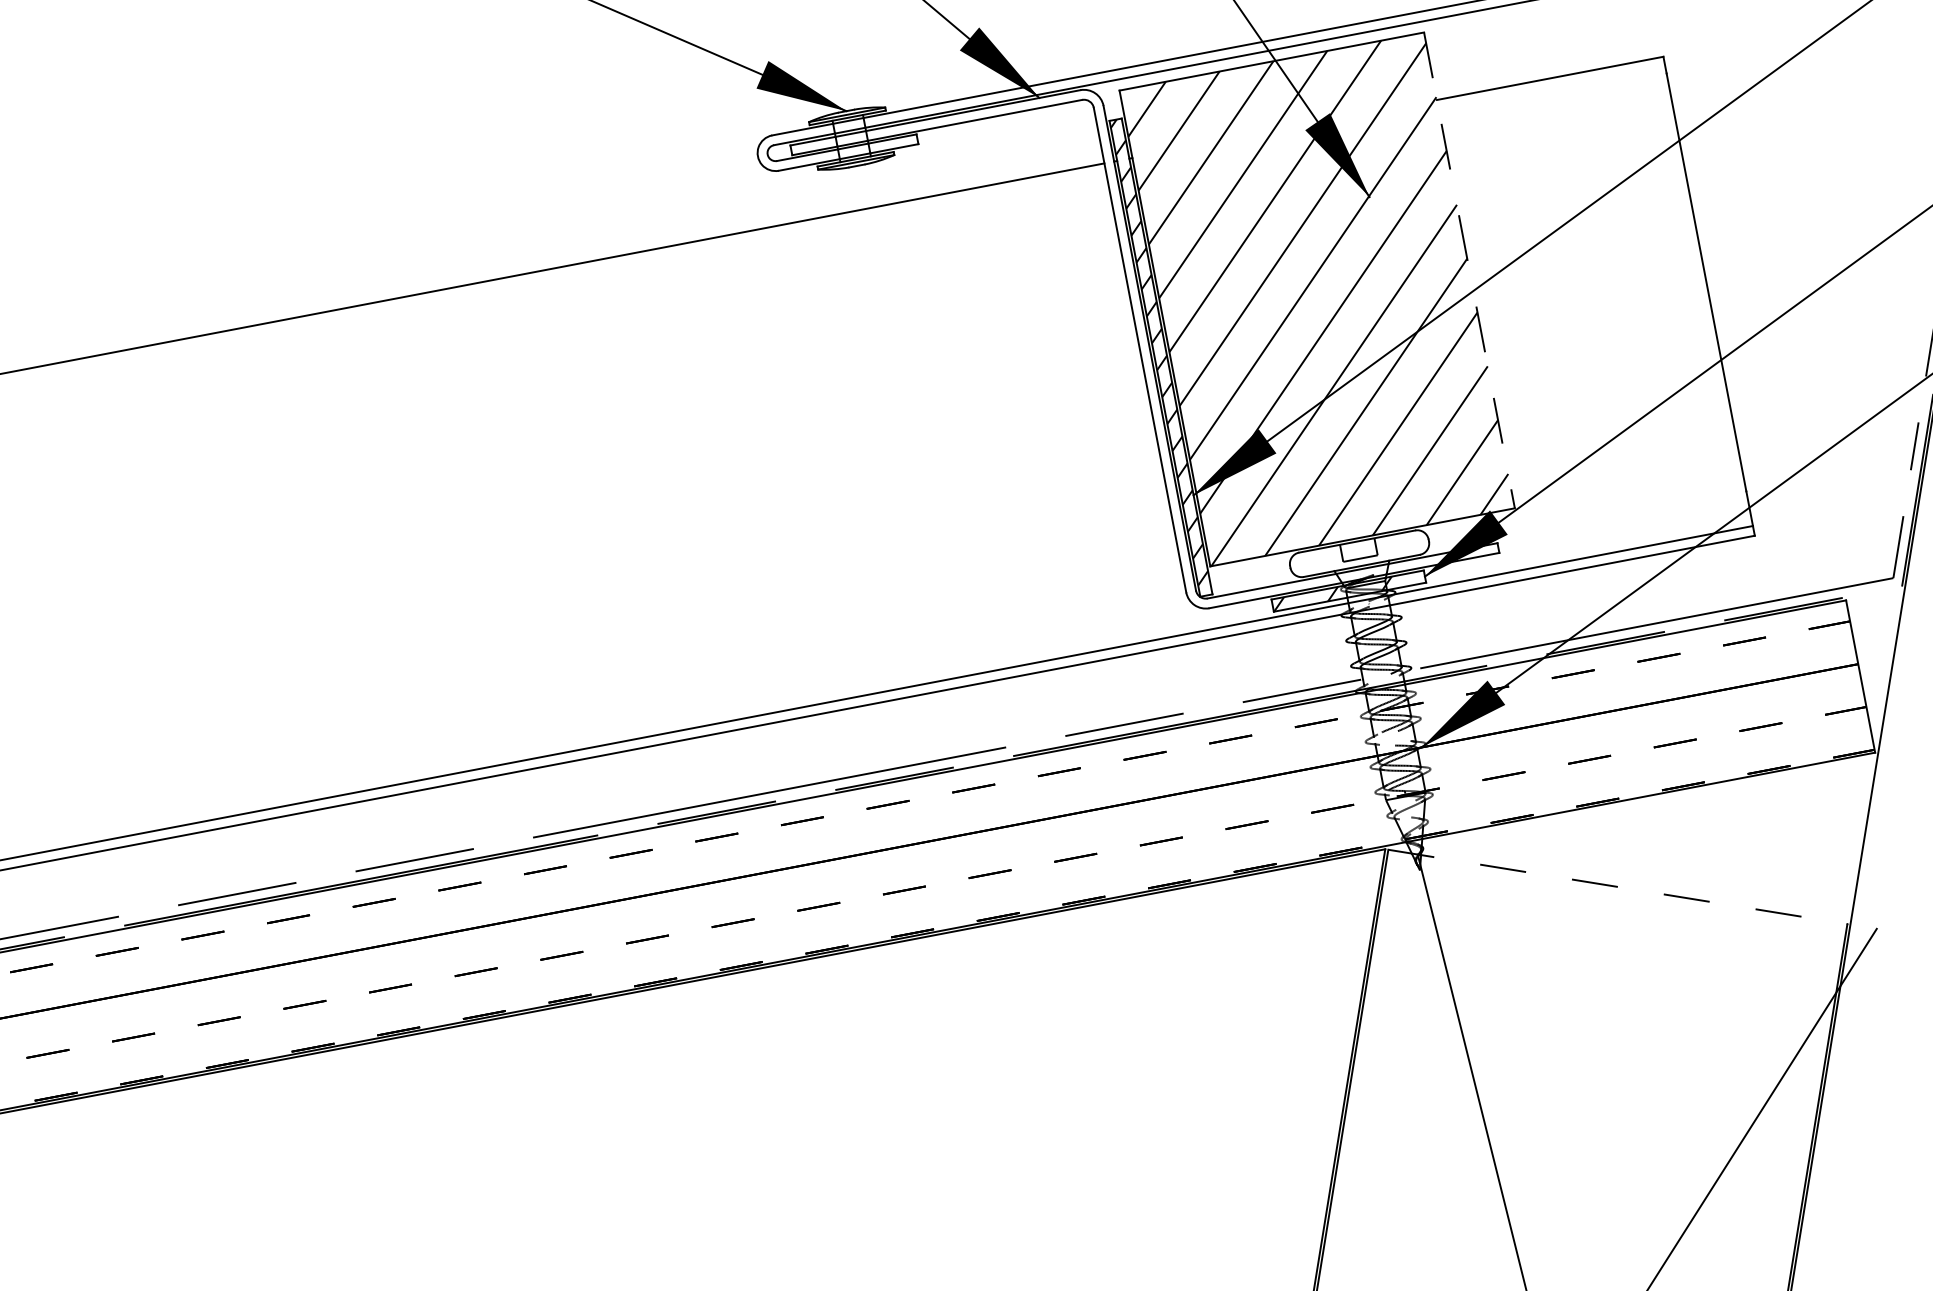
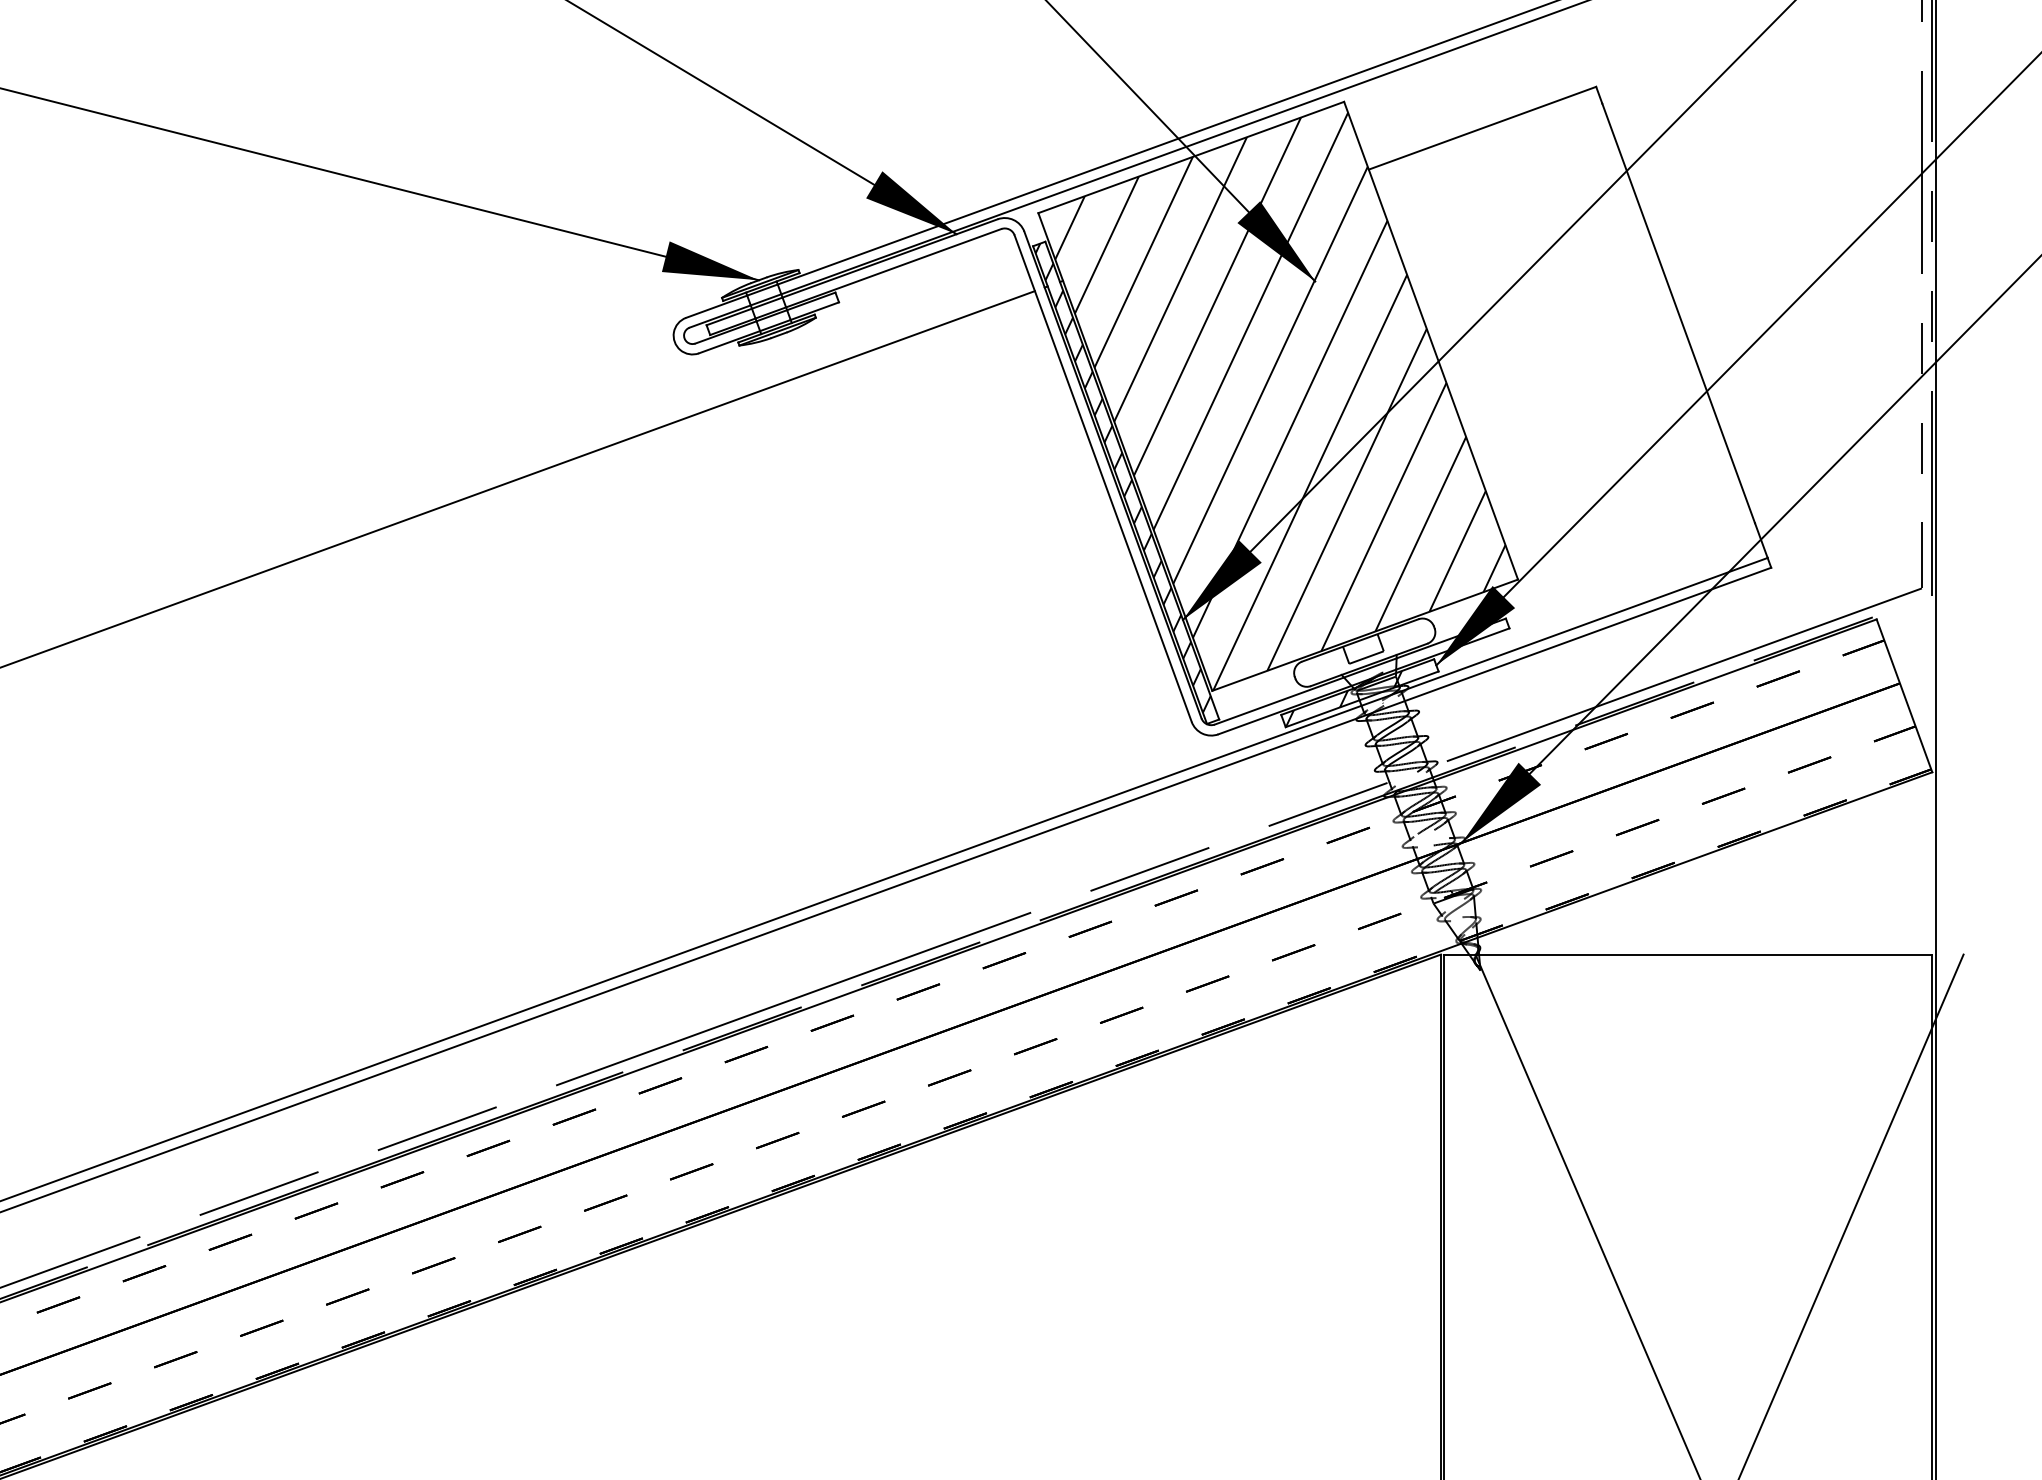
line: (1469, 271) -> (1431, 341), dashed -> solid
line: (1618, 886) -> (1688, 954), dashed -> solid

